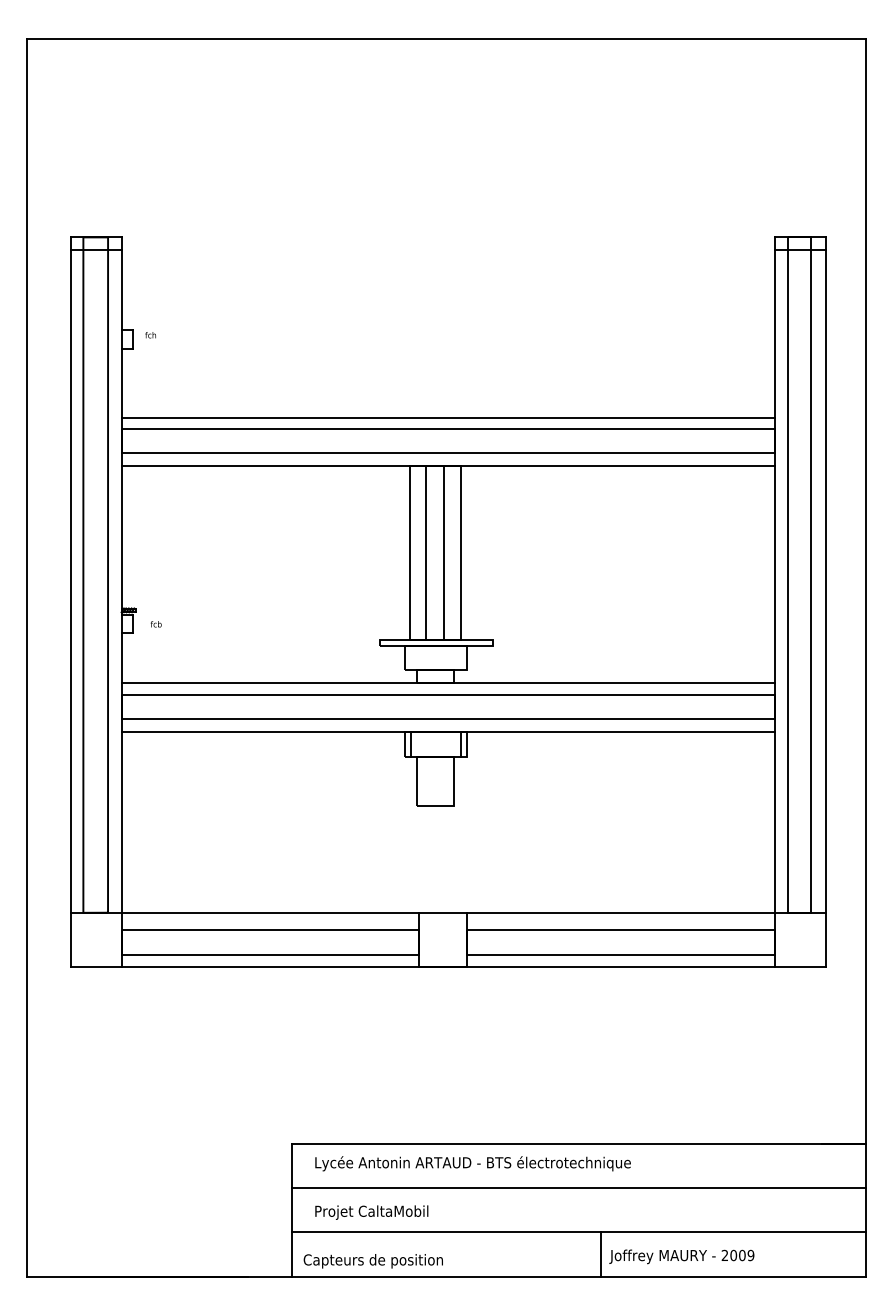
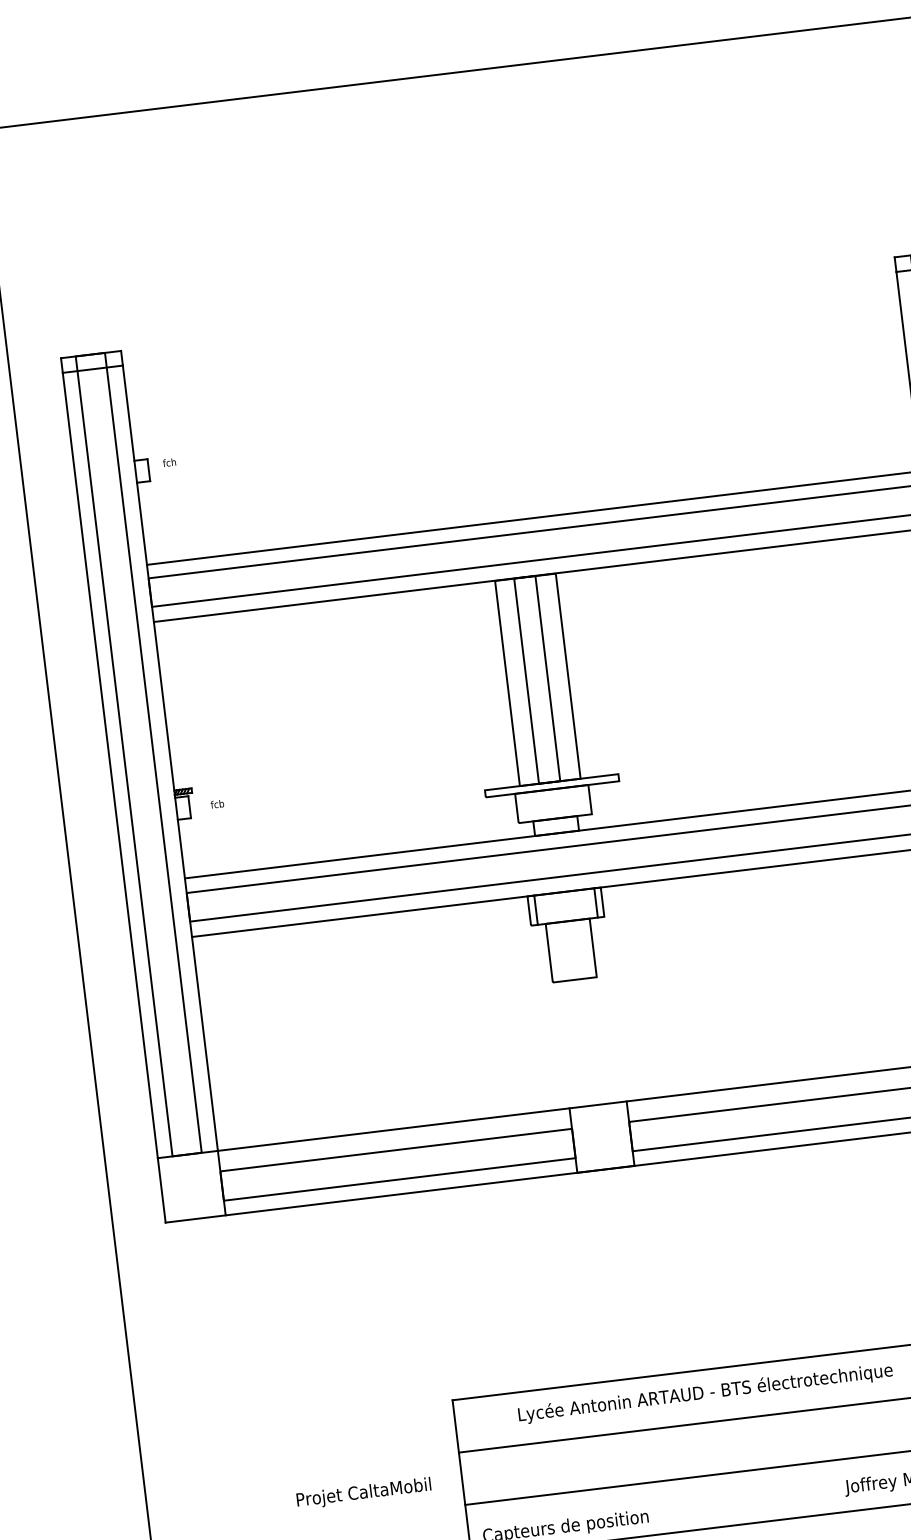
text: (472, 1163) -> (704, 1393), moved
text: (371, 1212) -> (363, 1493), moved
line: (601, 1254) -> (835, 1486), removed

